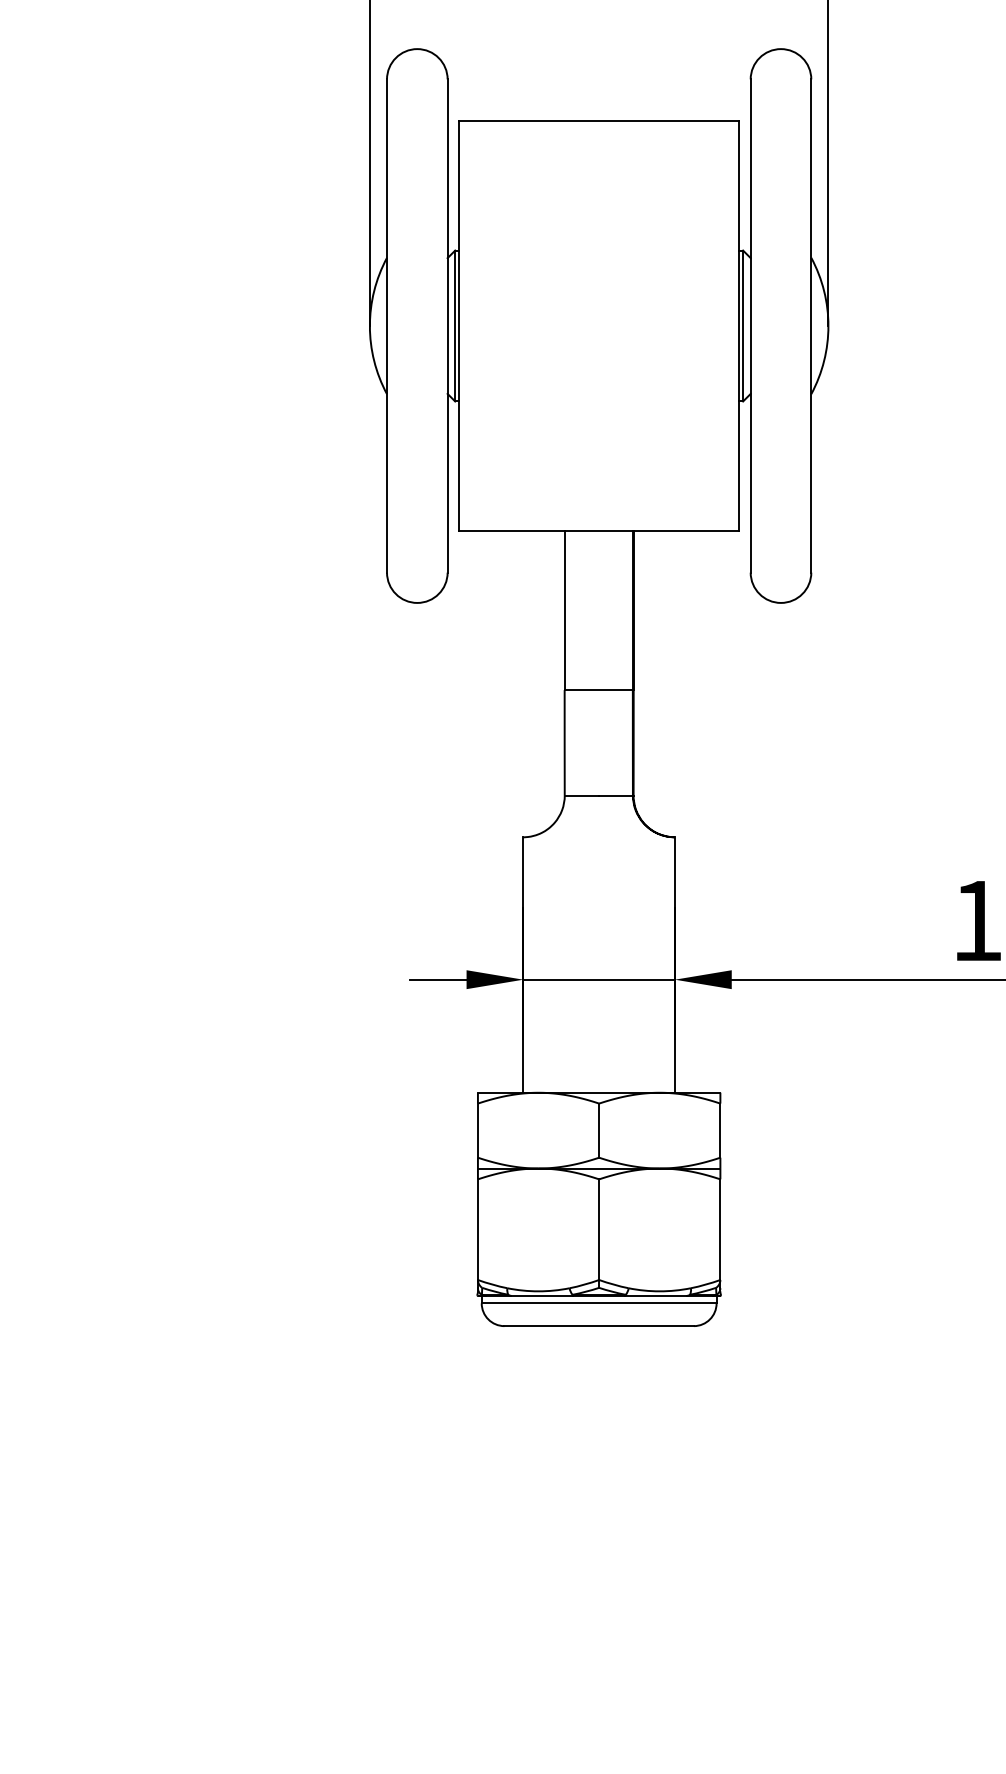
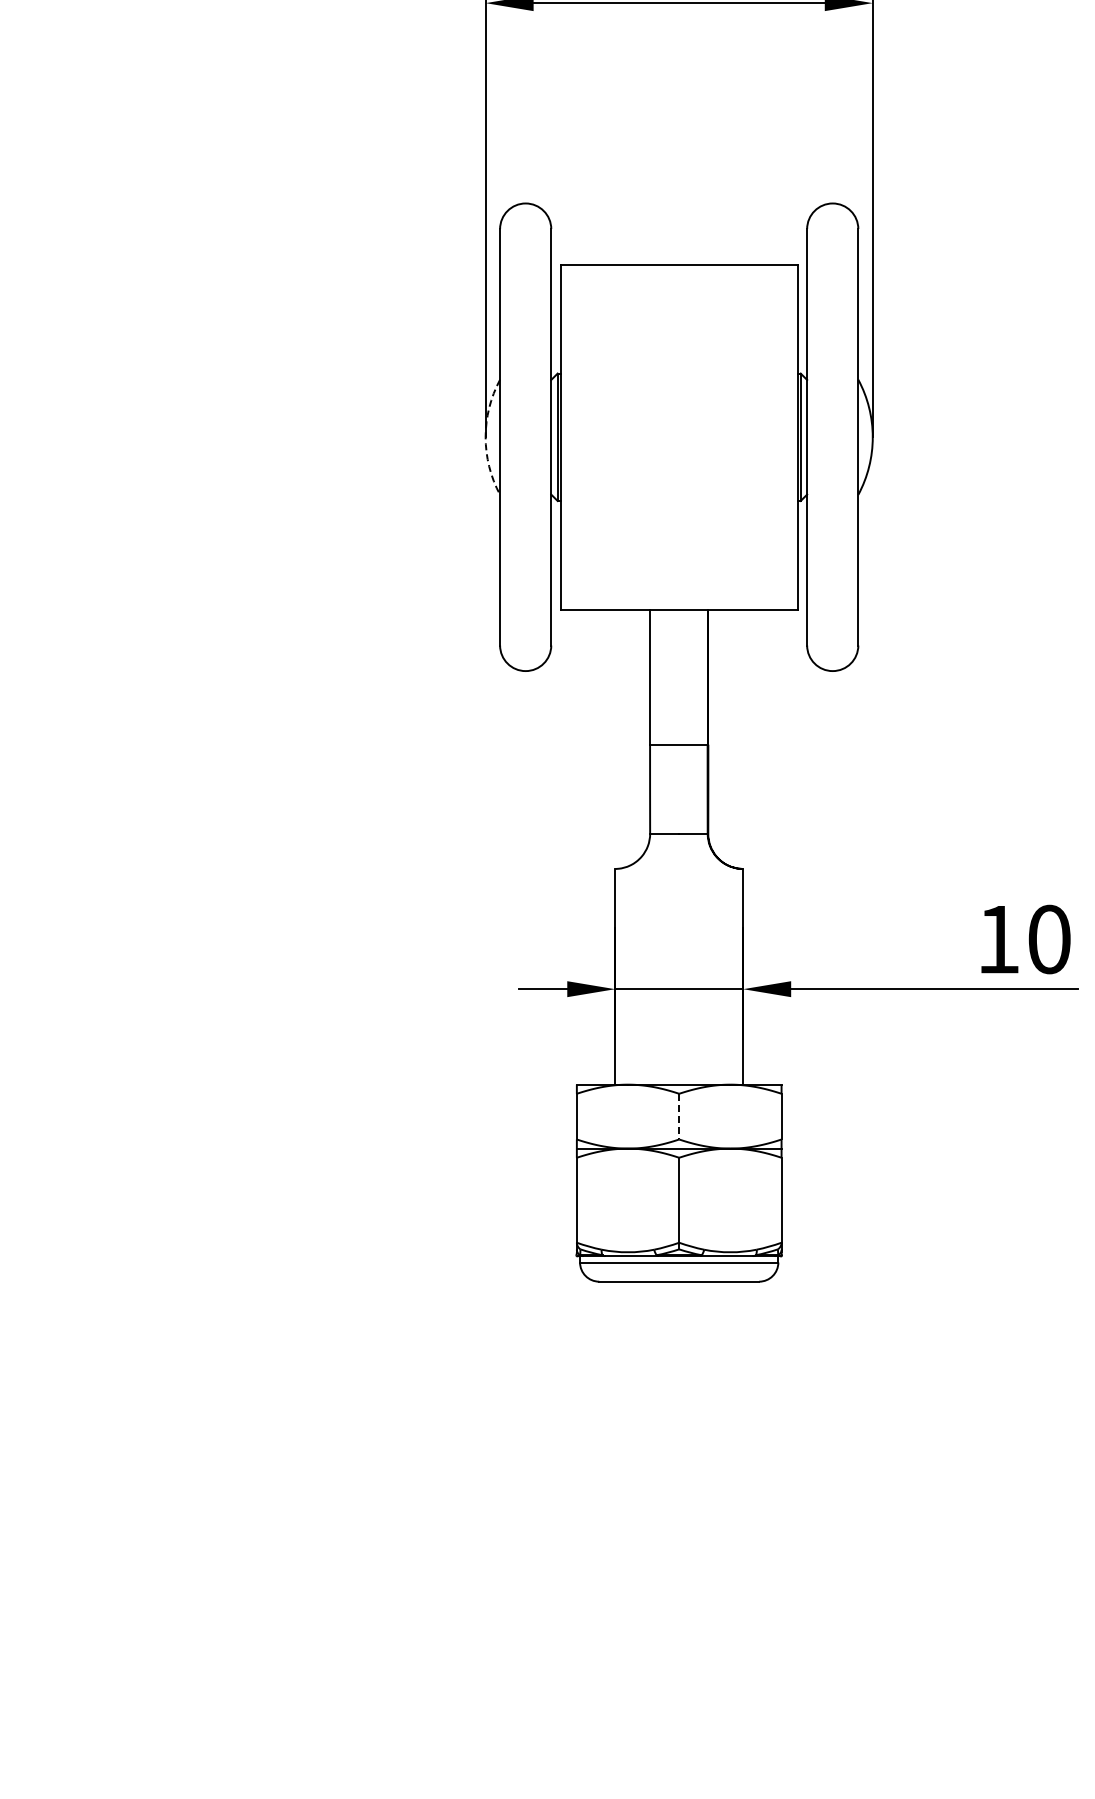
arc: (369, 326) -> (485, 437), solid -> dashed
line: (599, 1130) -> (679, 1116), solid -> dashed

